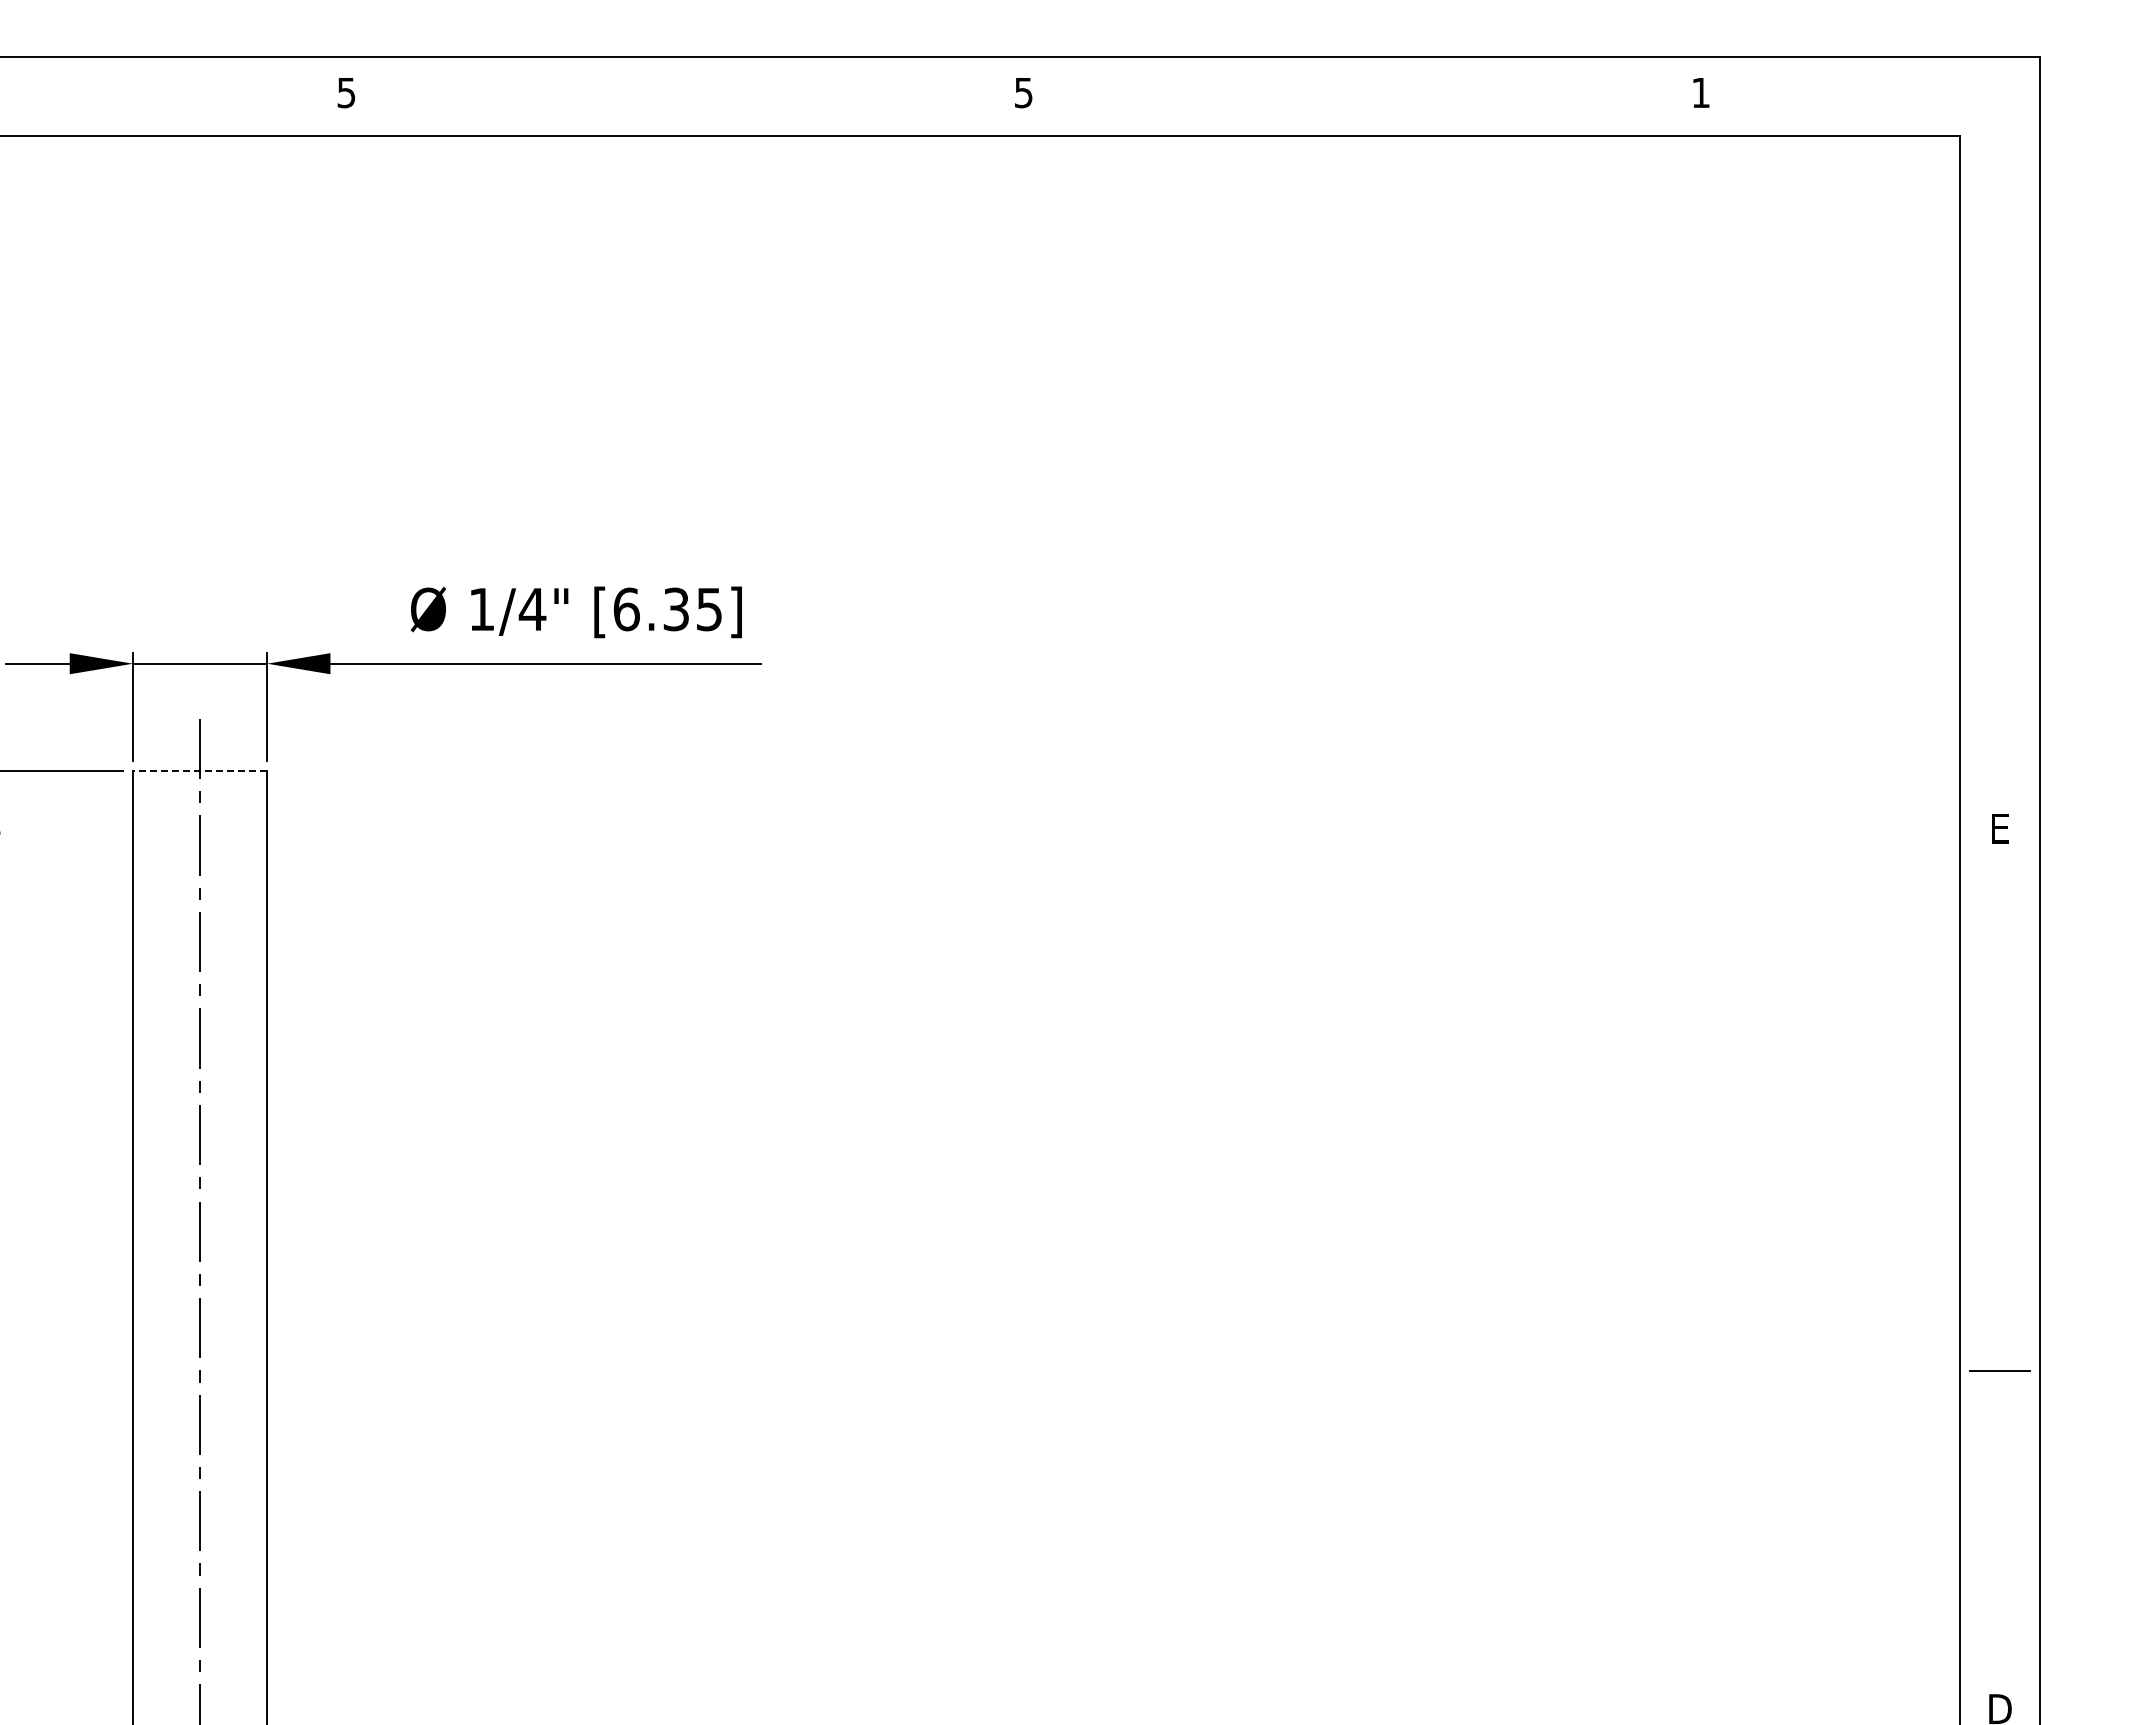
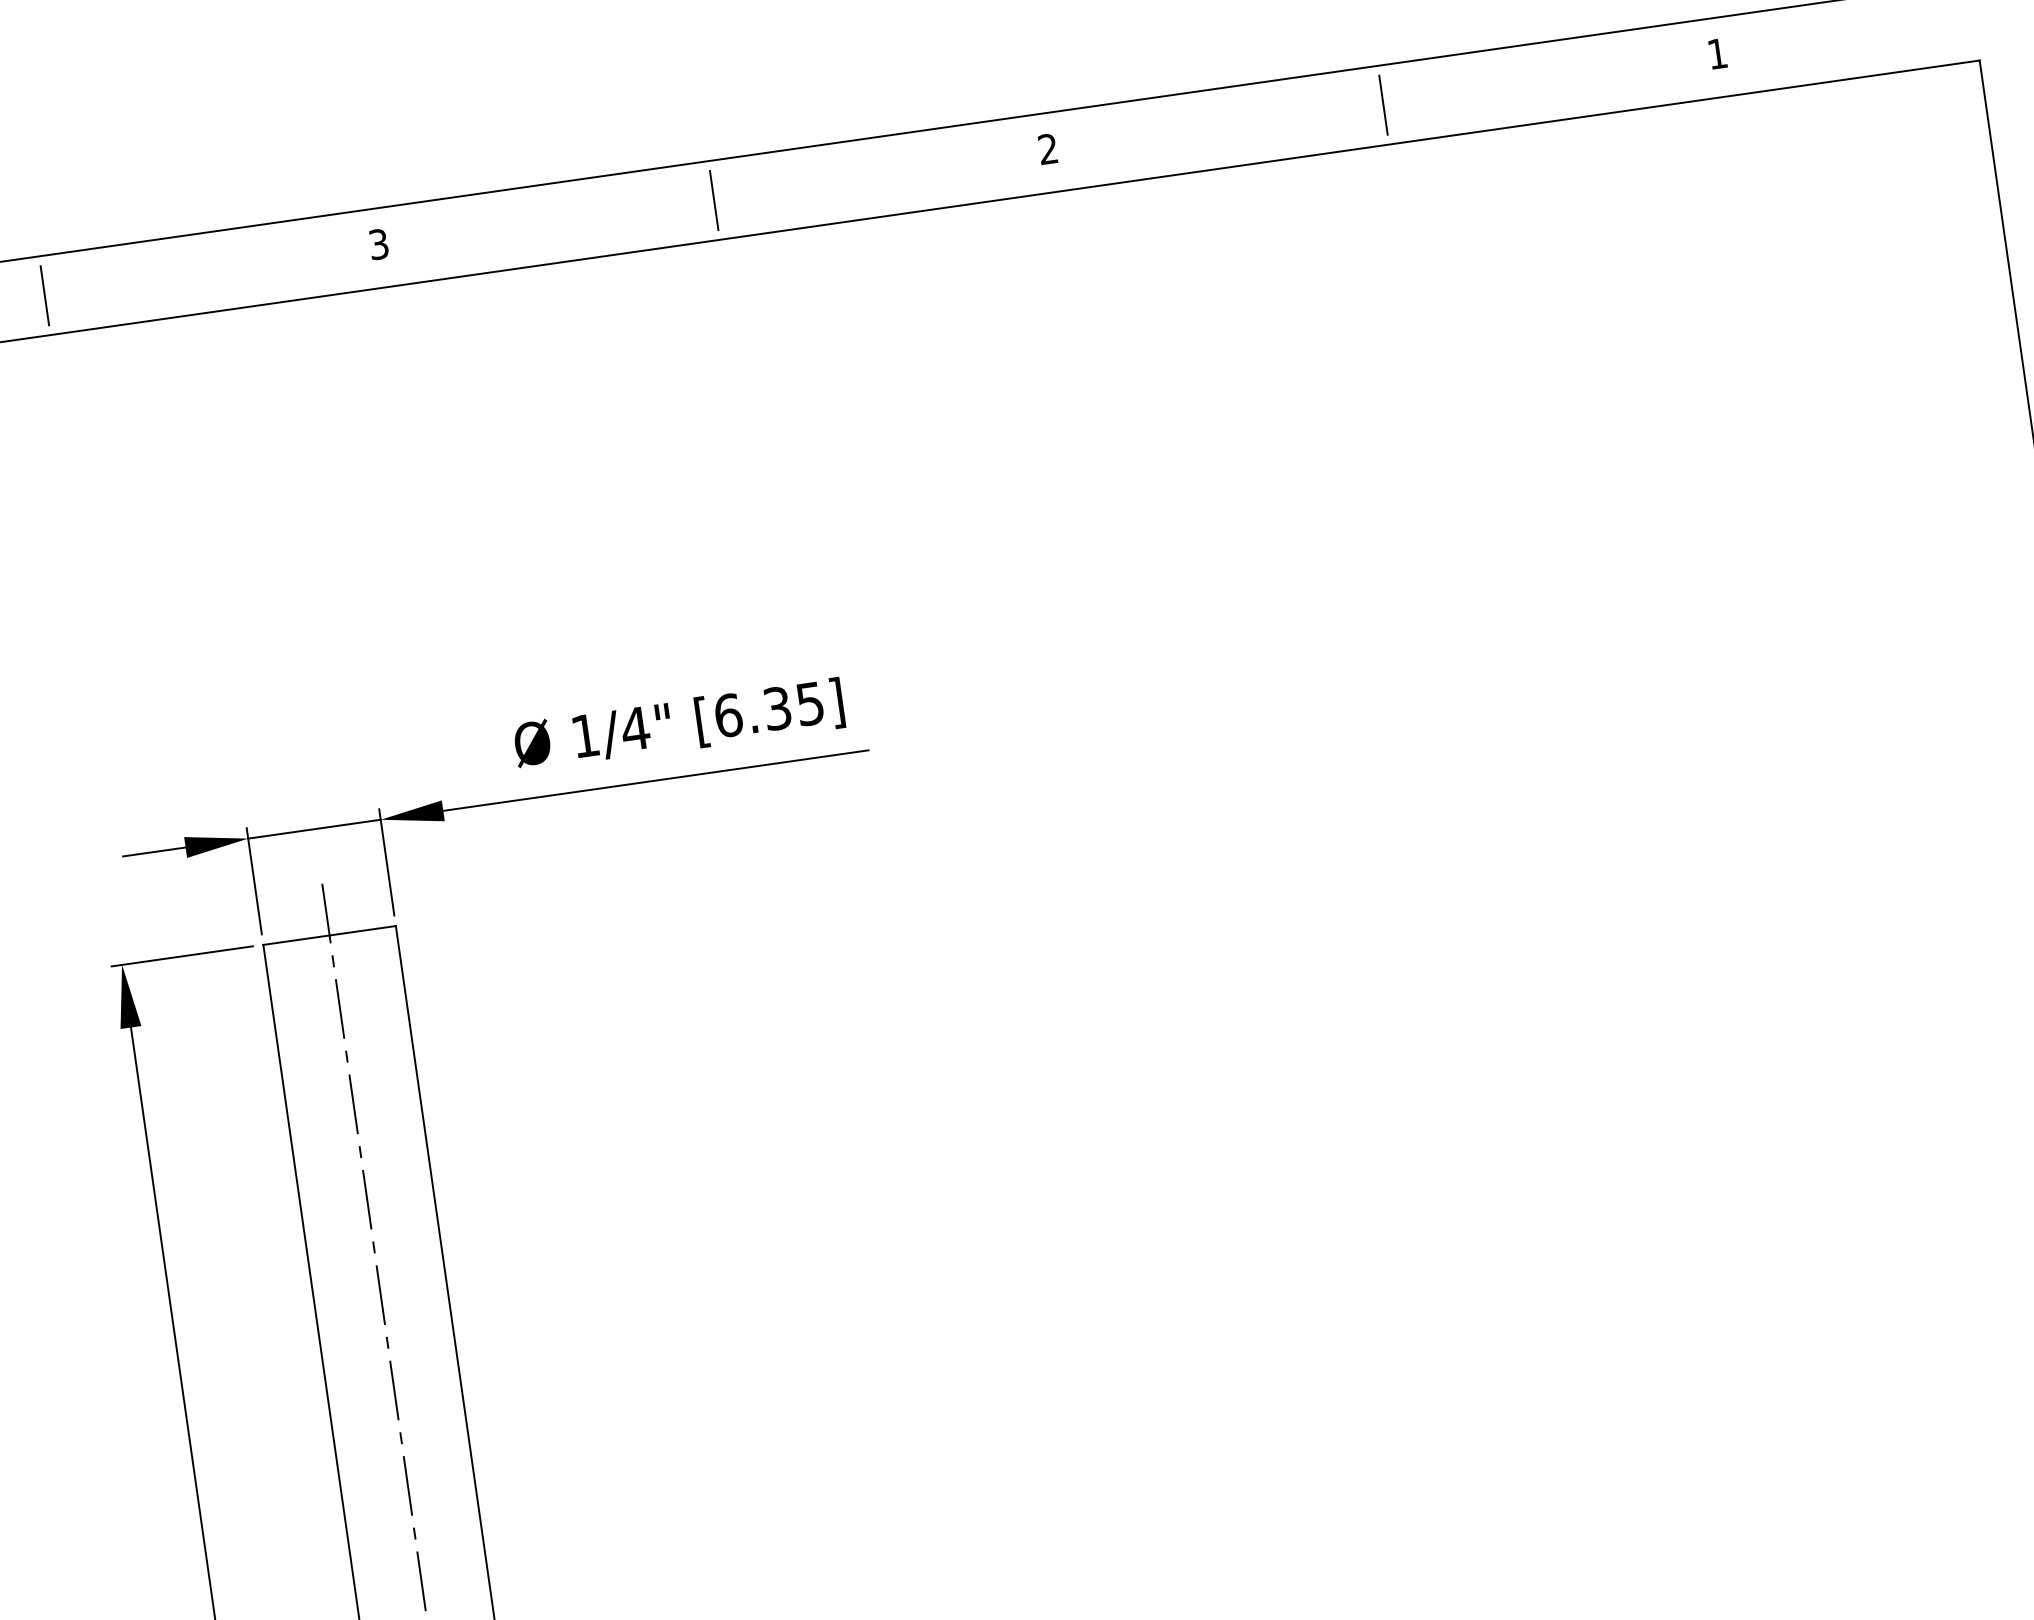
text: (346, 92) -> (378, 244), 5 -> 3
text: (1023, 92) -> (1047, 148), 5 -> 2
line: (8, 96) -> (45, 295), added
line: (684, 96) -> (713, 200), added
line: (1362, 96) -> (1383, 105), added
line: (199, 771) -> (329, 935), dashed -> solid

